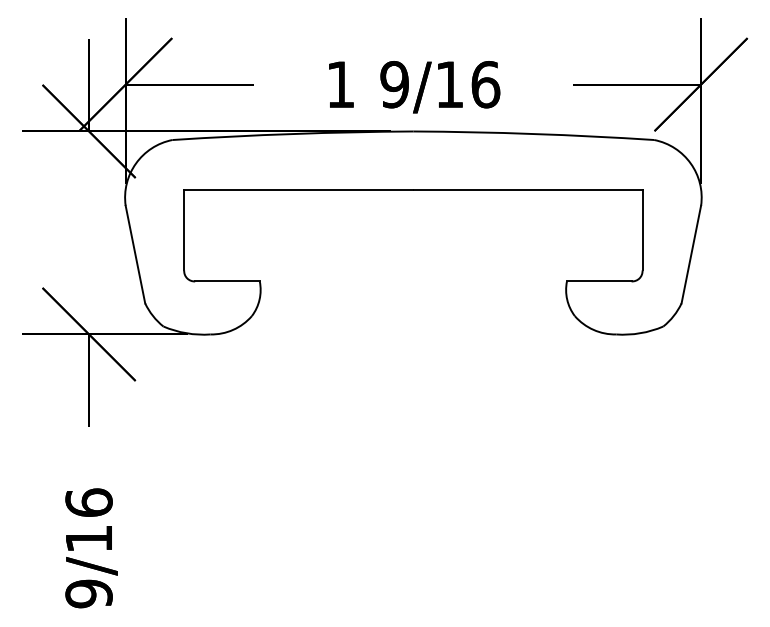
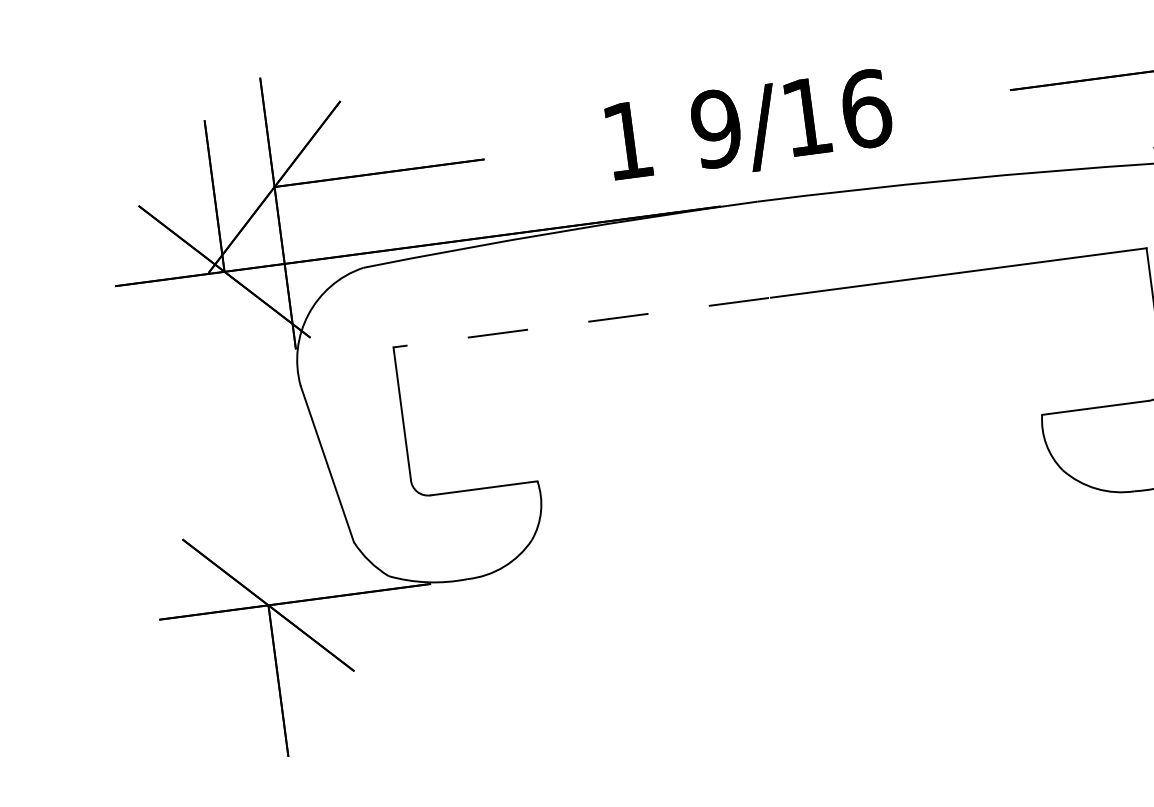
line: (297, 190) -> (579, 323), solid -> dashed

